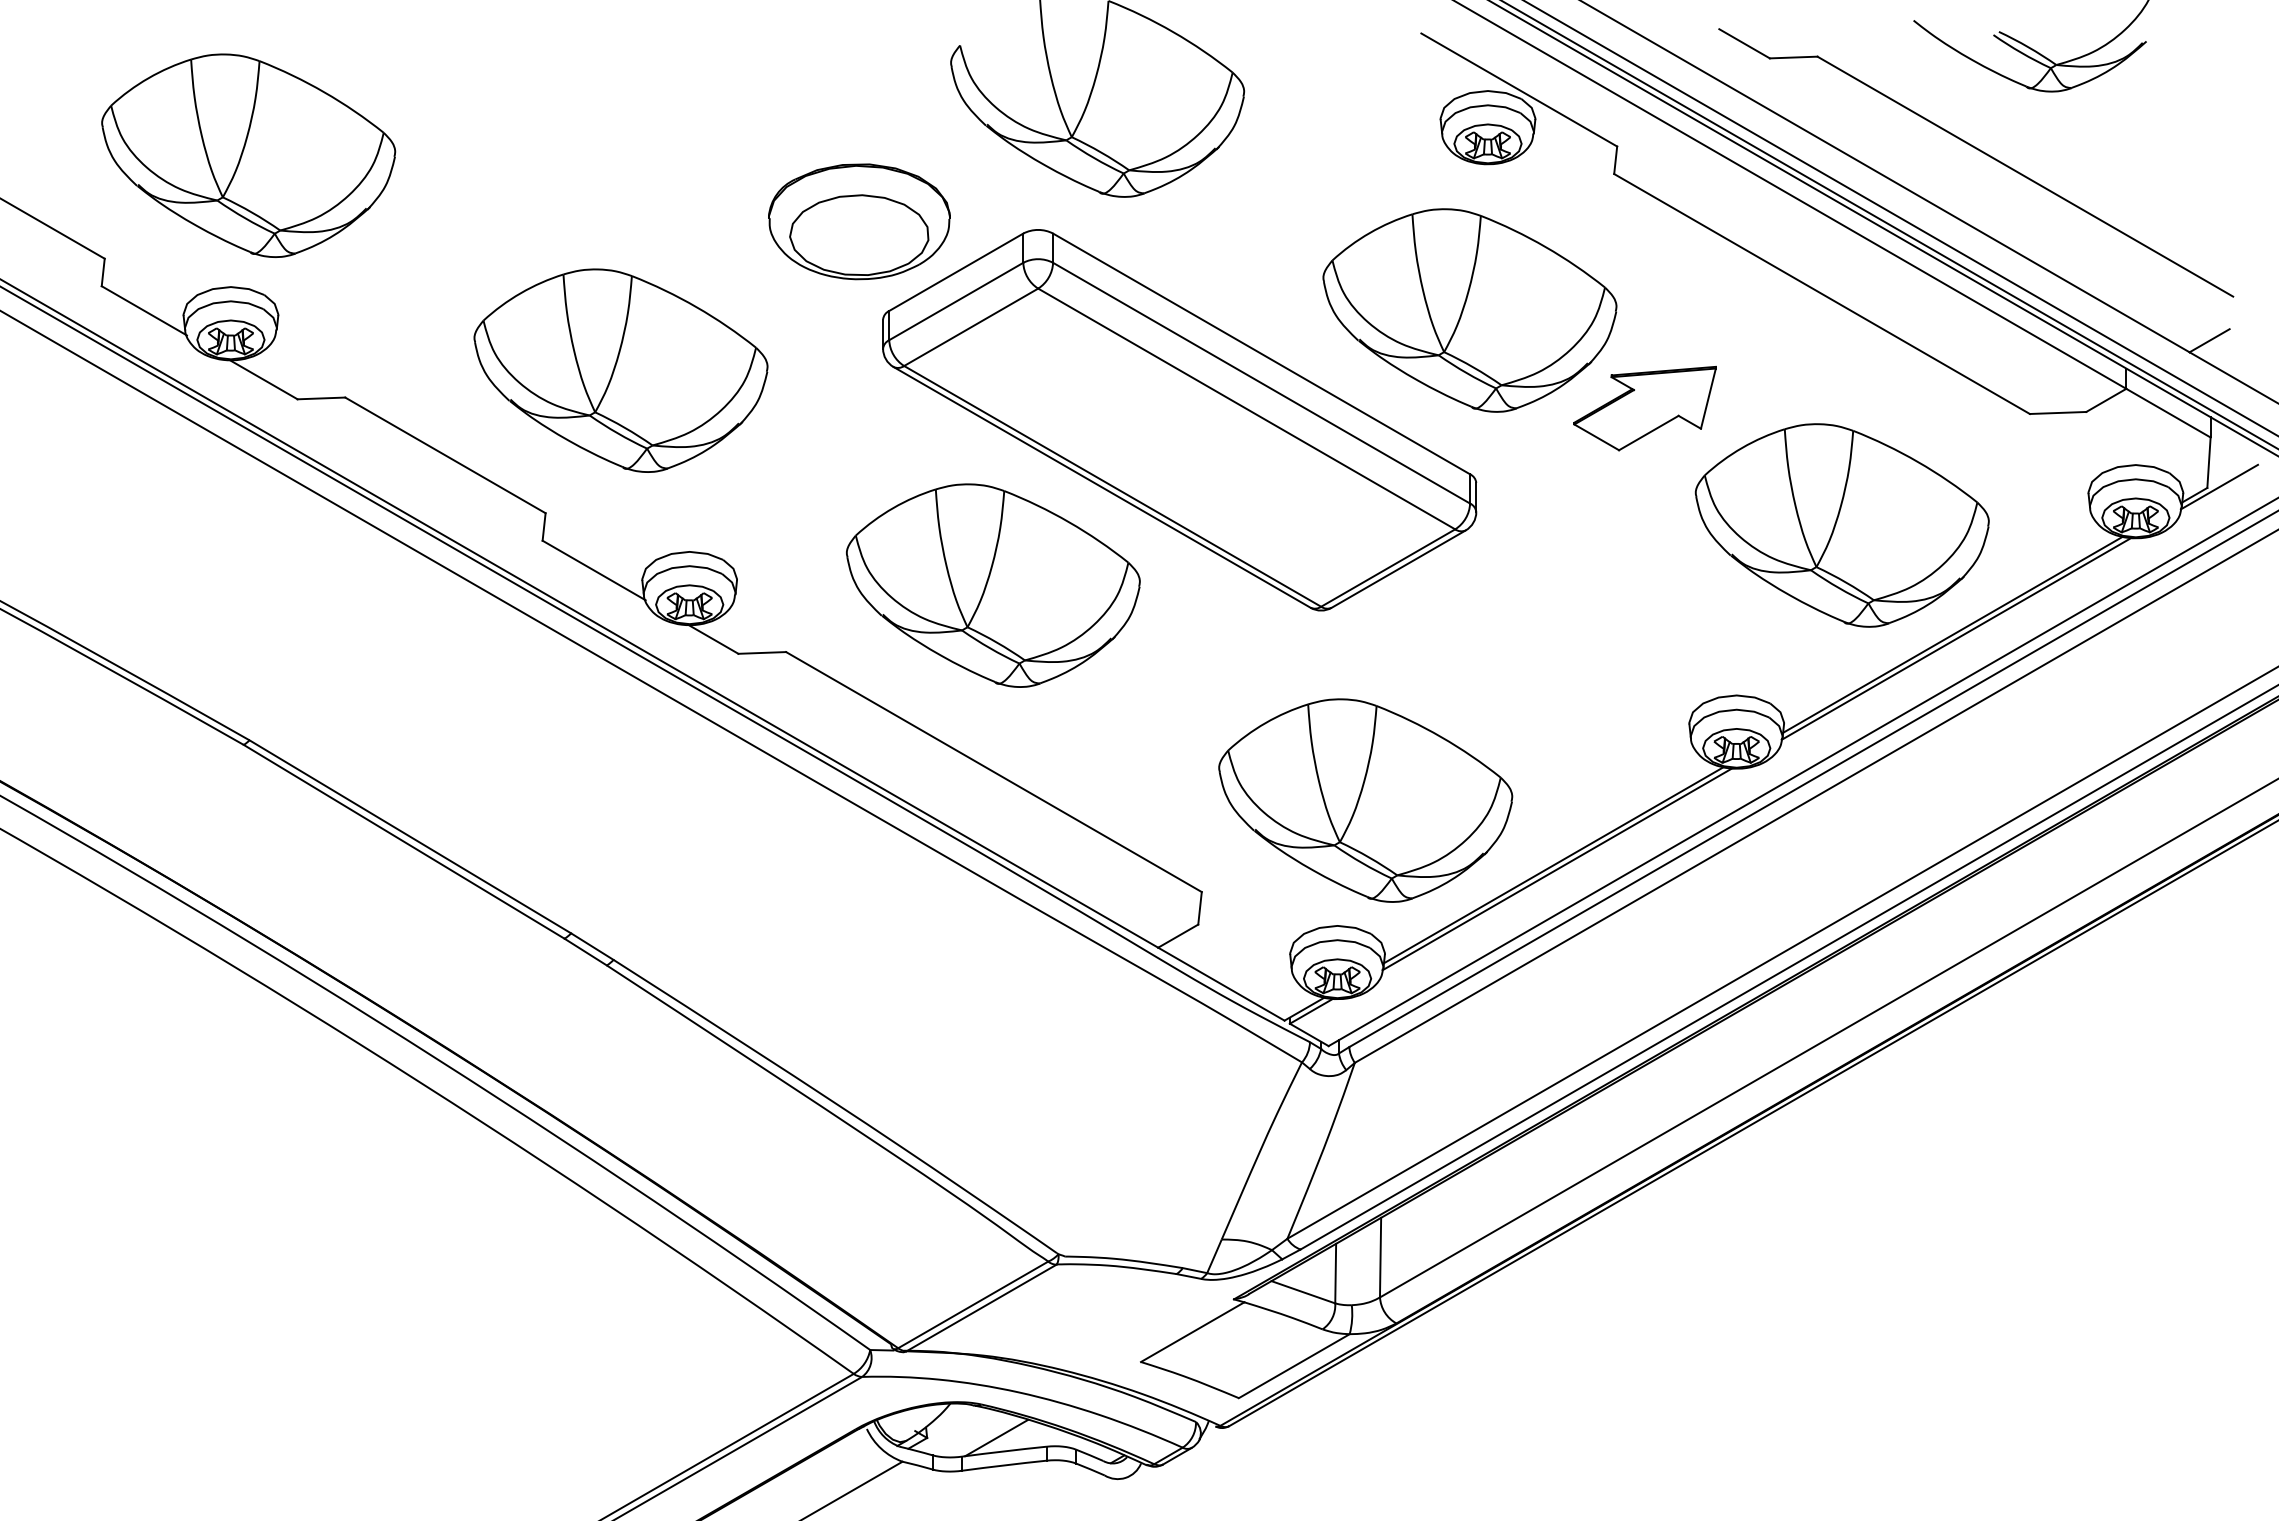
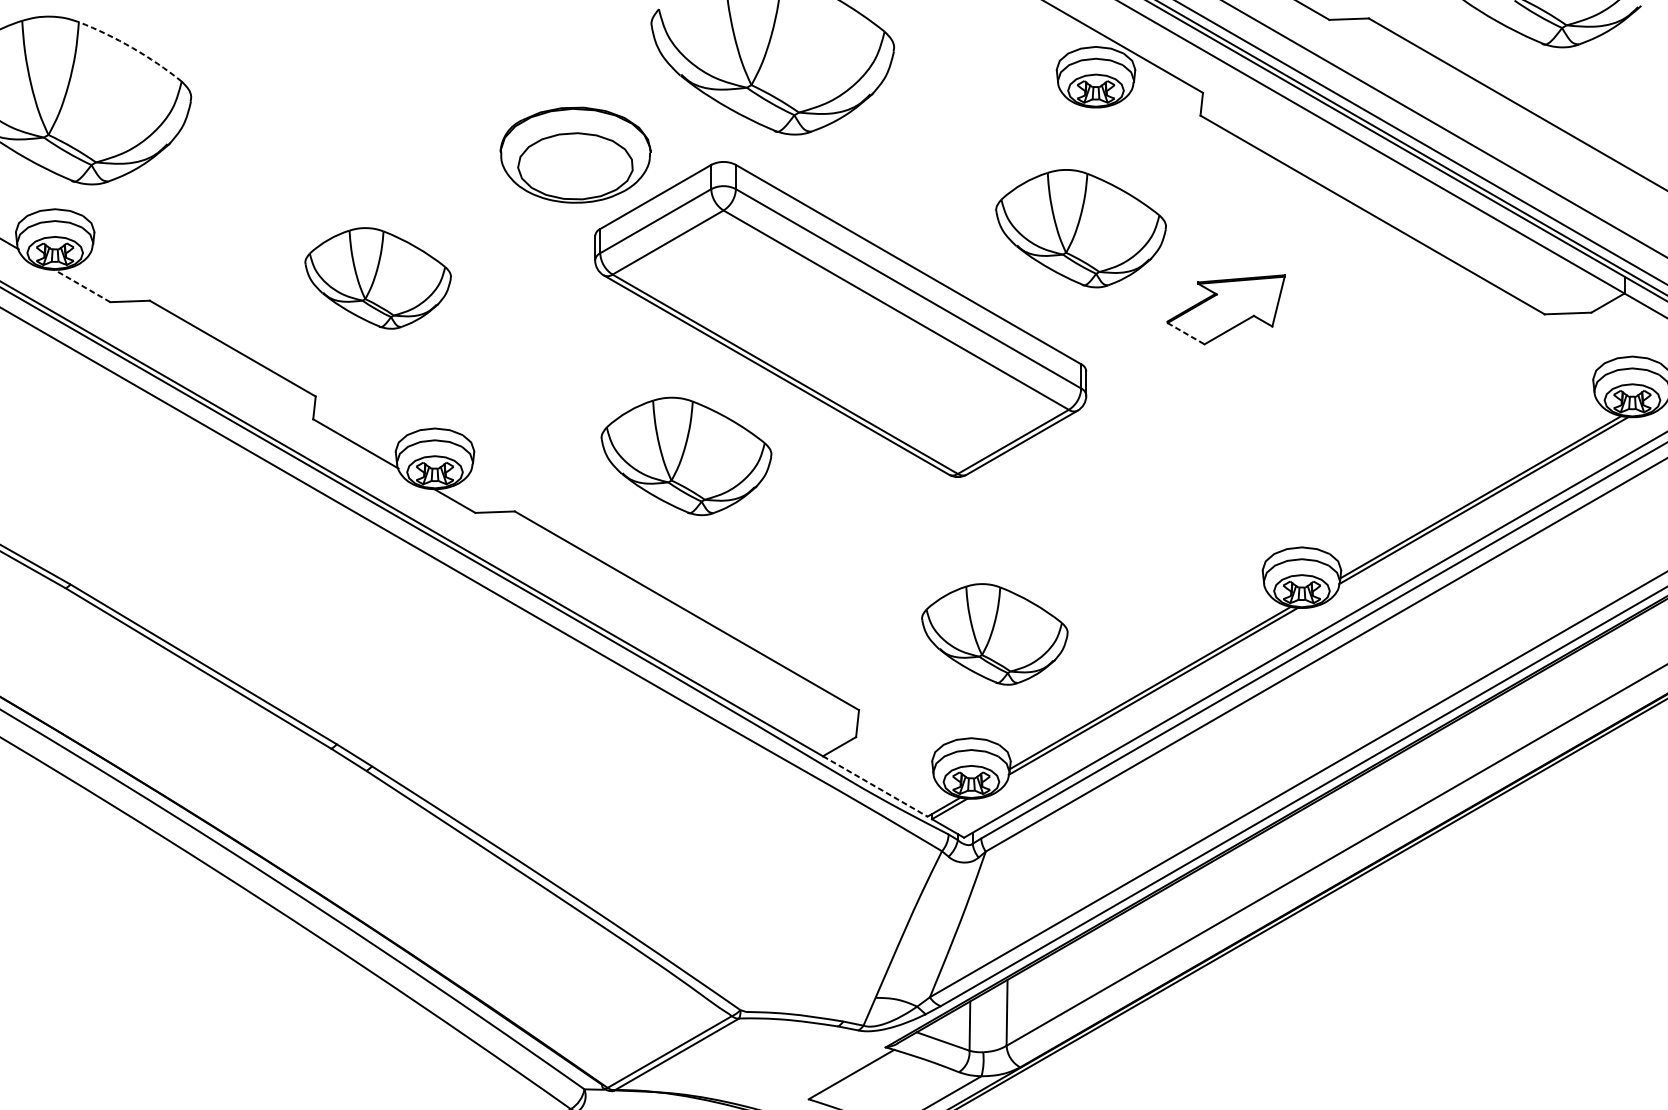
arc: (324, 92) -> (132, 48), solid -> dashed
part: (1469, 310) -> (1080, 228), size x0.7
part: (620, 370) -> (377, 278), size x0.6
line: (263, 379) -> (82, 285), solid -> dashed
line: (1596, 437) -> (1185, 333), solid -> dashed
part: (1841, 525) -> (1388, 406), removed
part: (993, 585) -> (686, 456), size x0.7
part: (1365, 800) -> (994, 634), size x0.6
line: (1221, 984) -> (875, 786), solid -> dashed

